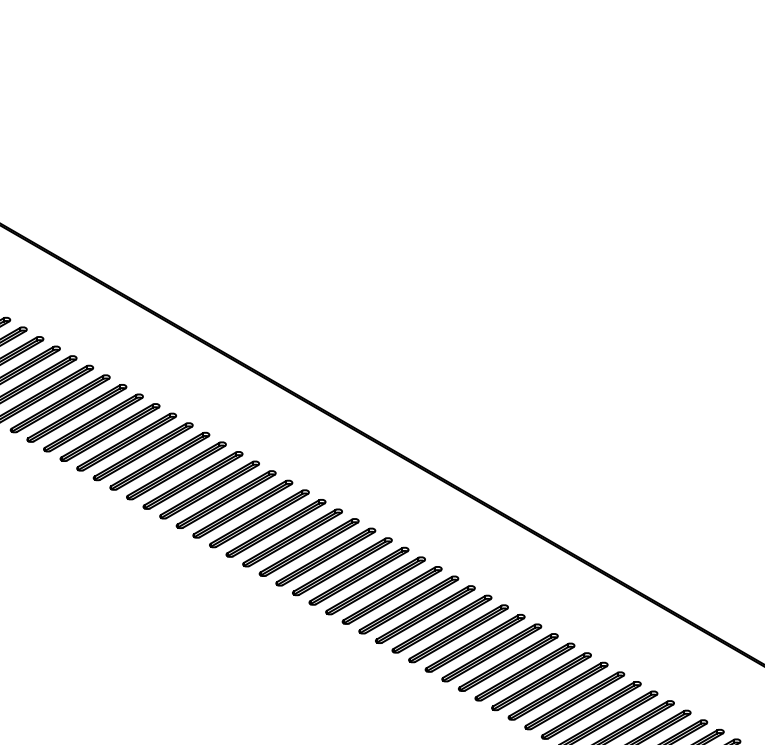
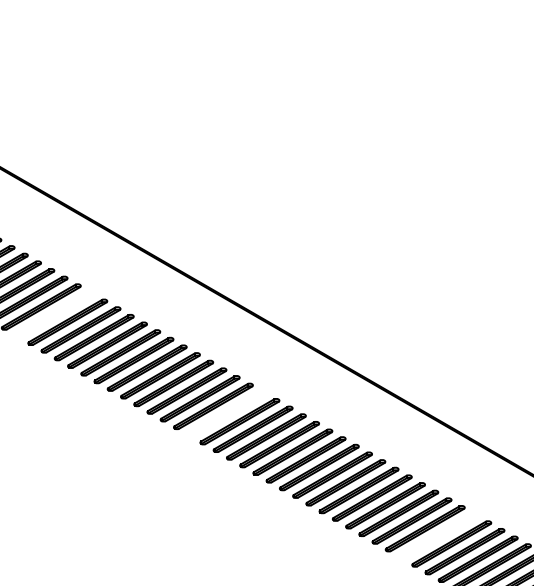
part: (59, 403) -> (53, 314), removed
part: (275, 528) -> (226, 414), removed
part: (541, 681) -> (438, 536), removed

